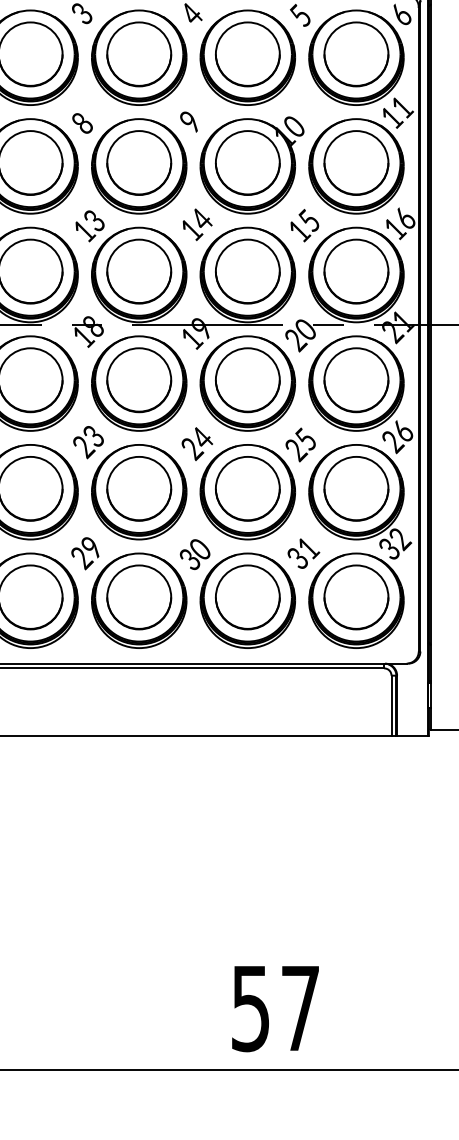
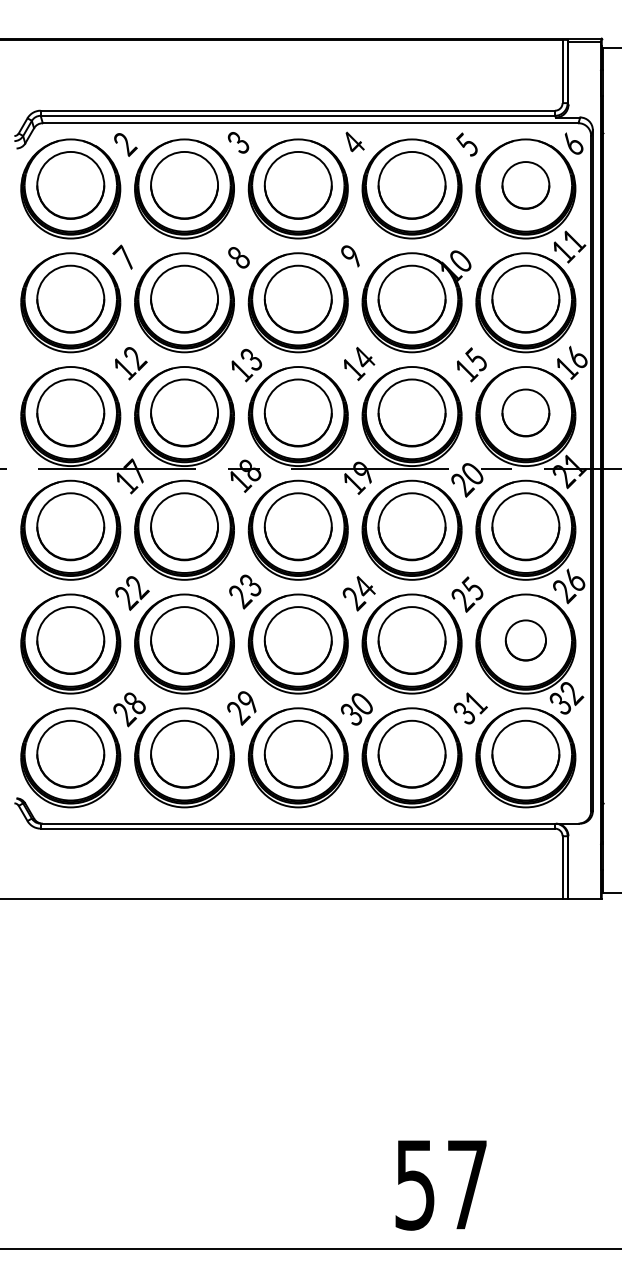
circle: (356, 54) -> (525, 185), size x0.7
circle: (356, 271) -> (525, 412), size x0.7
circle: (356, 488) -> (525, 640), size x0.6

